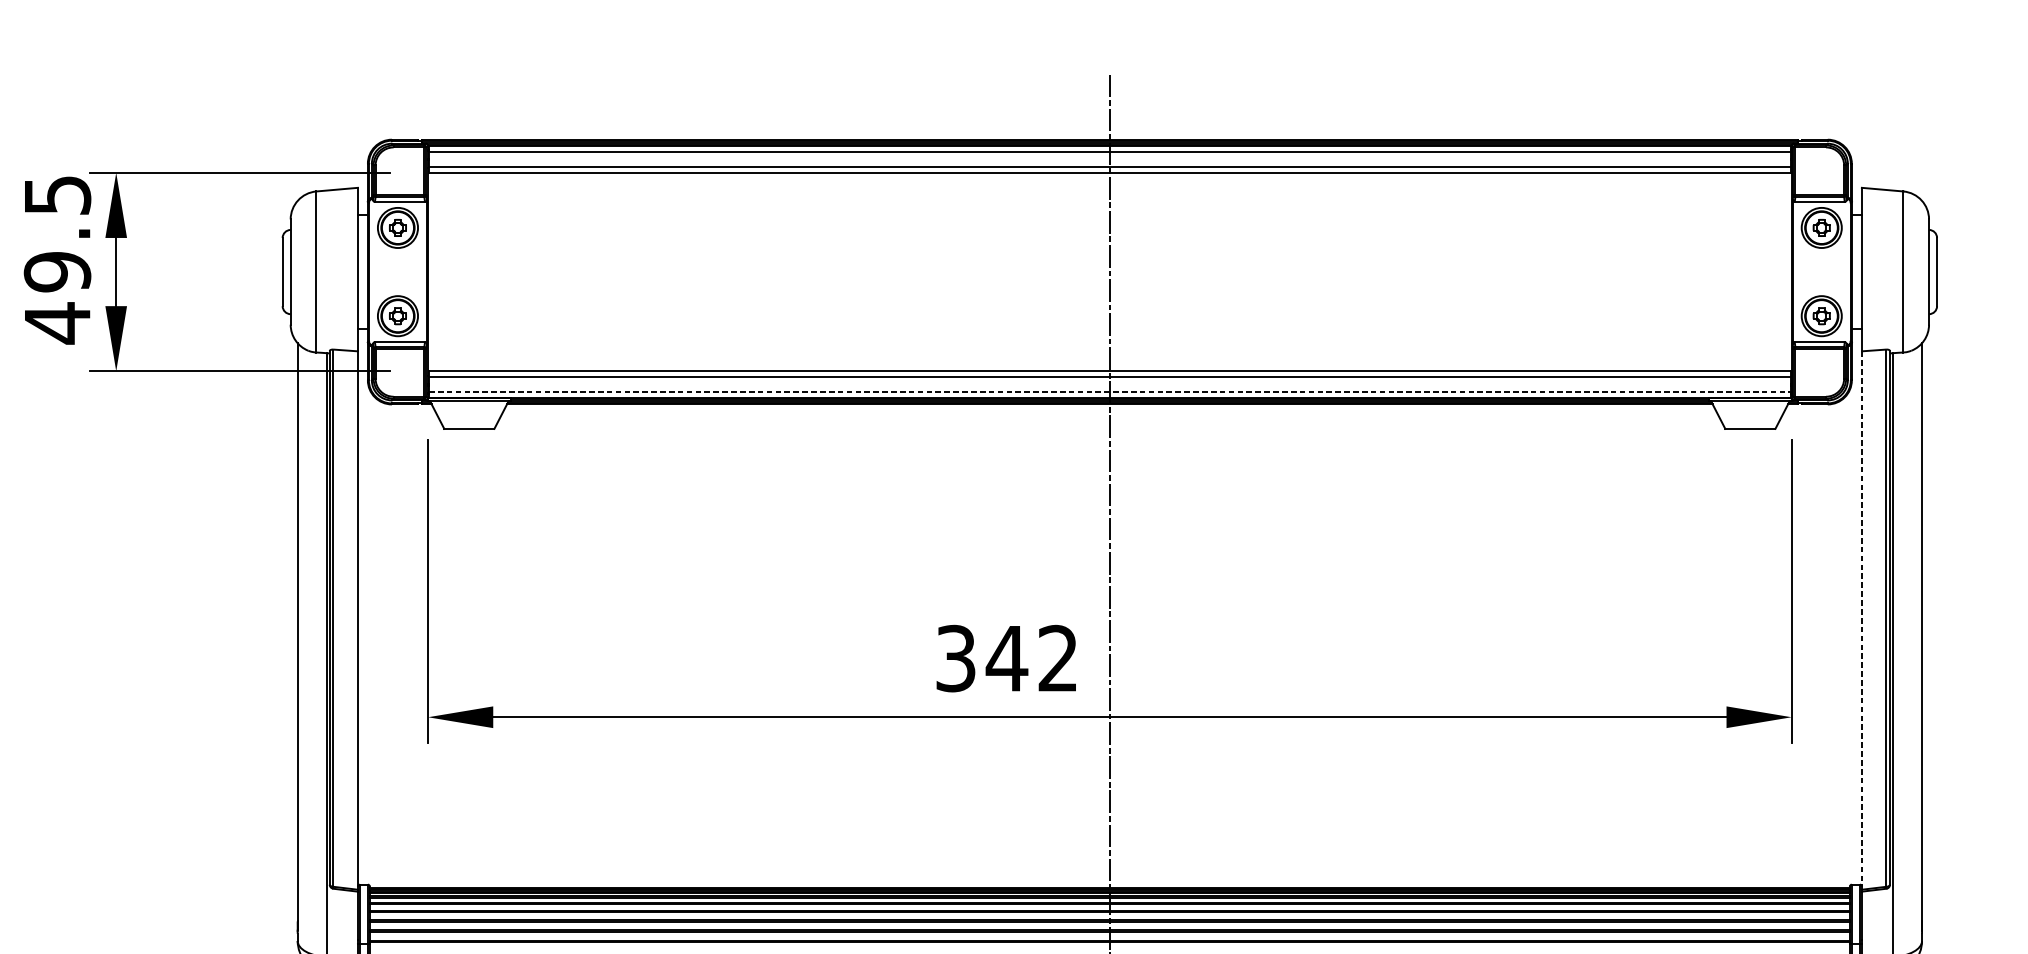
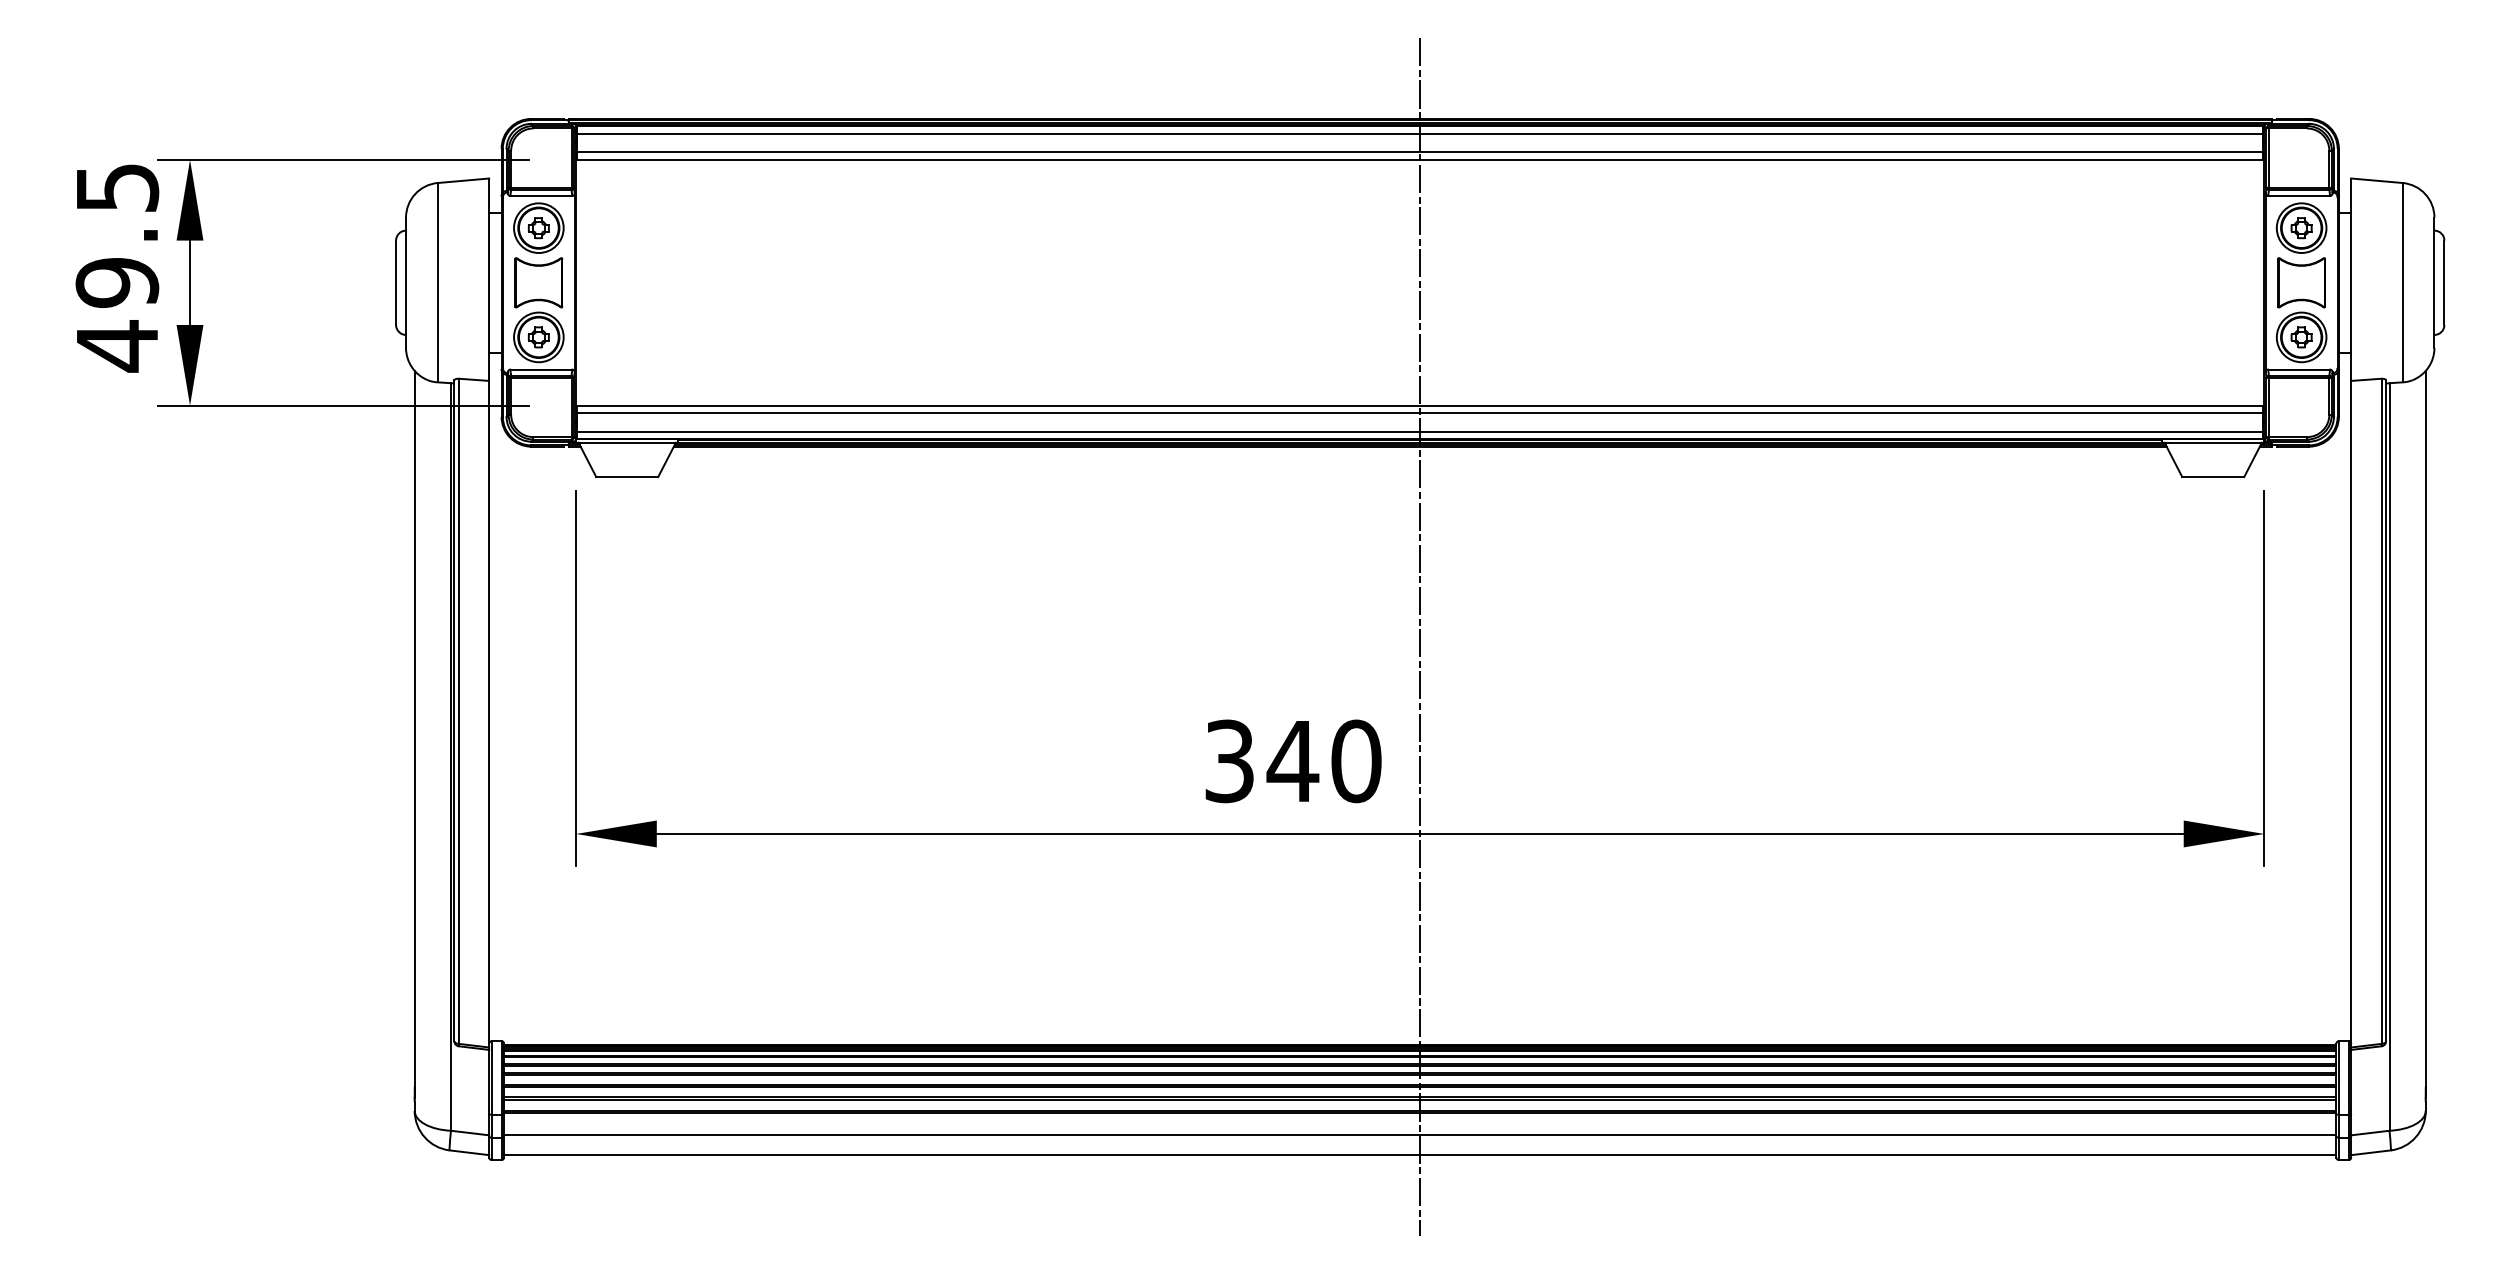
part: (397, 271) -> (538, 282), added
part: (1821, 271) -> (2301, 282), added
line: (1110, 392) -> (1420, 431), dashed -> solid
line: (1862, 620) -> (2351, 714), dashed -> solid
text: (1058, 658) -> (1356, 761), 342 -> 340

